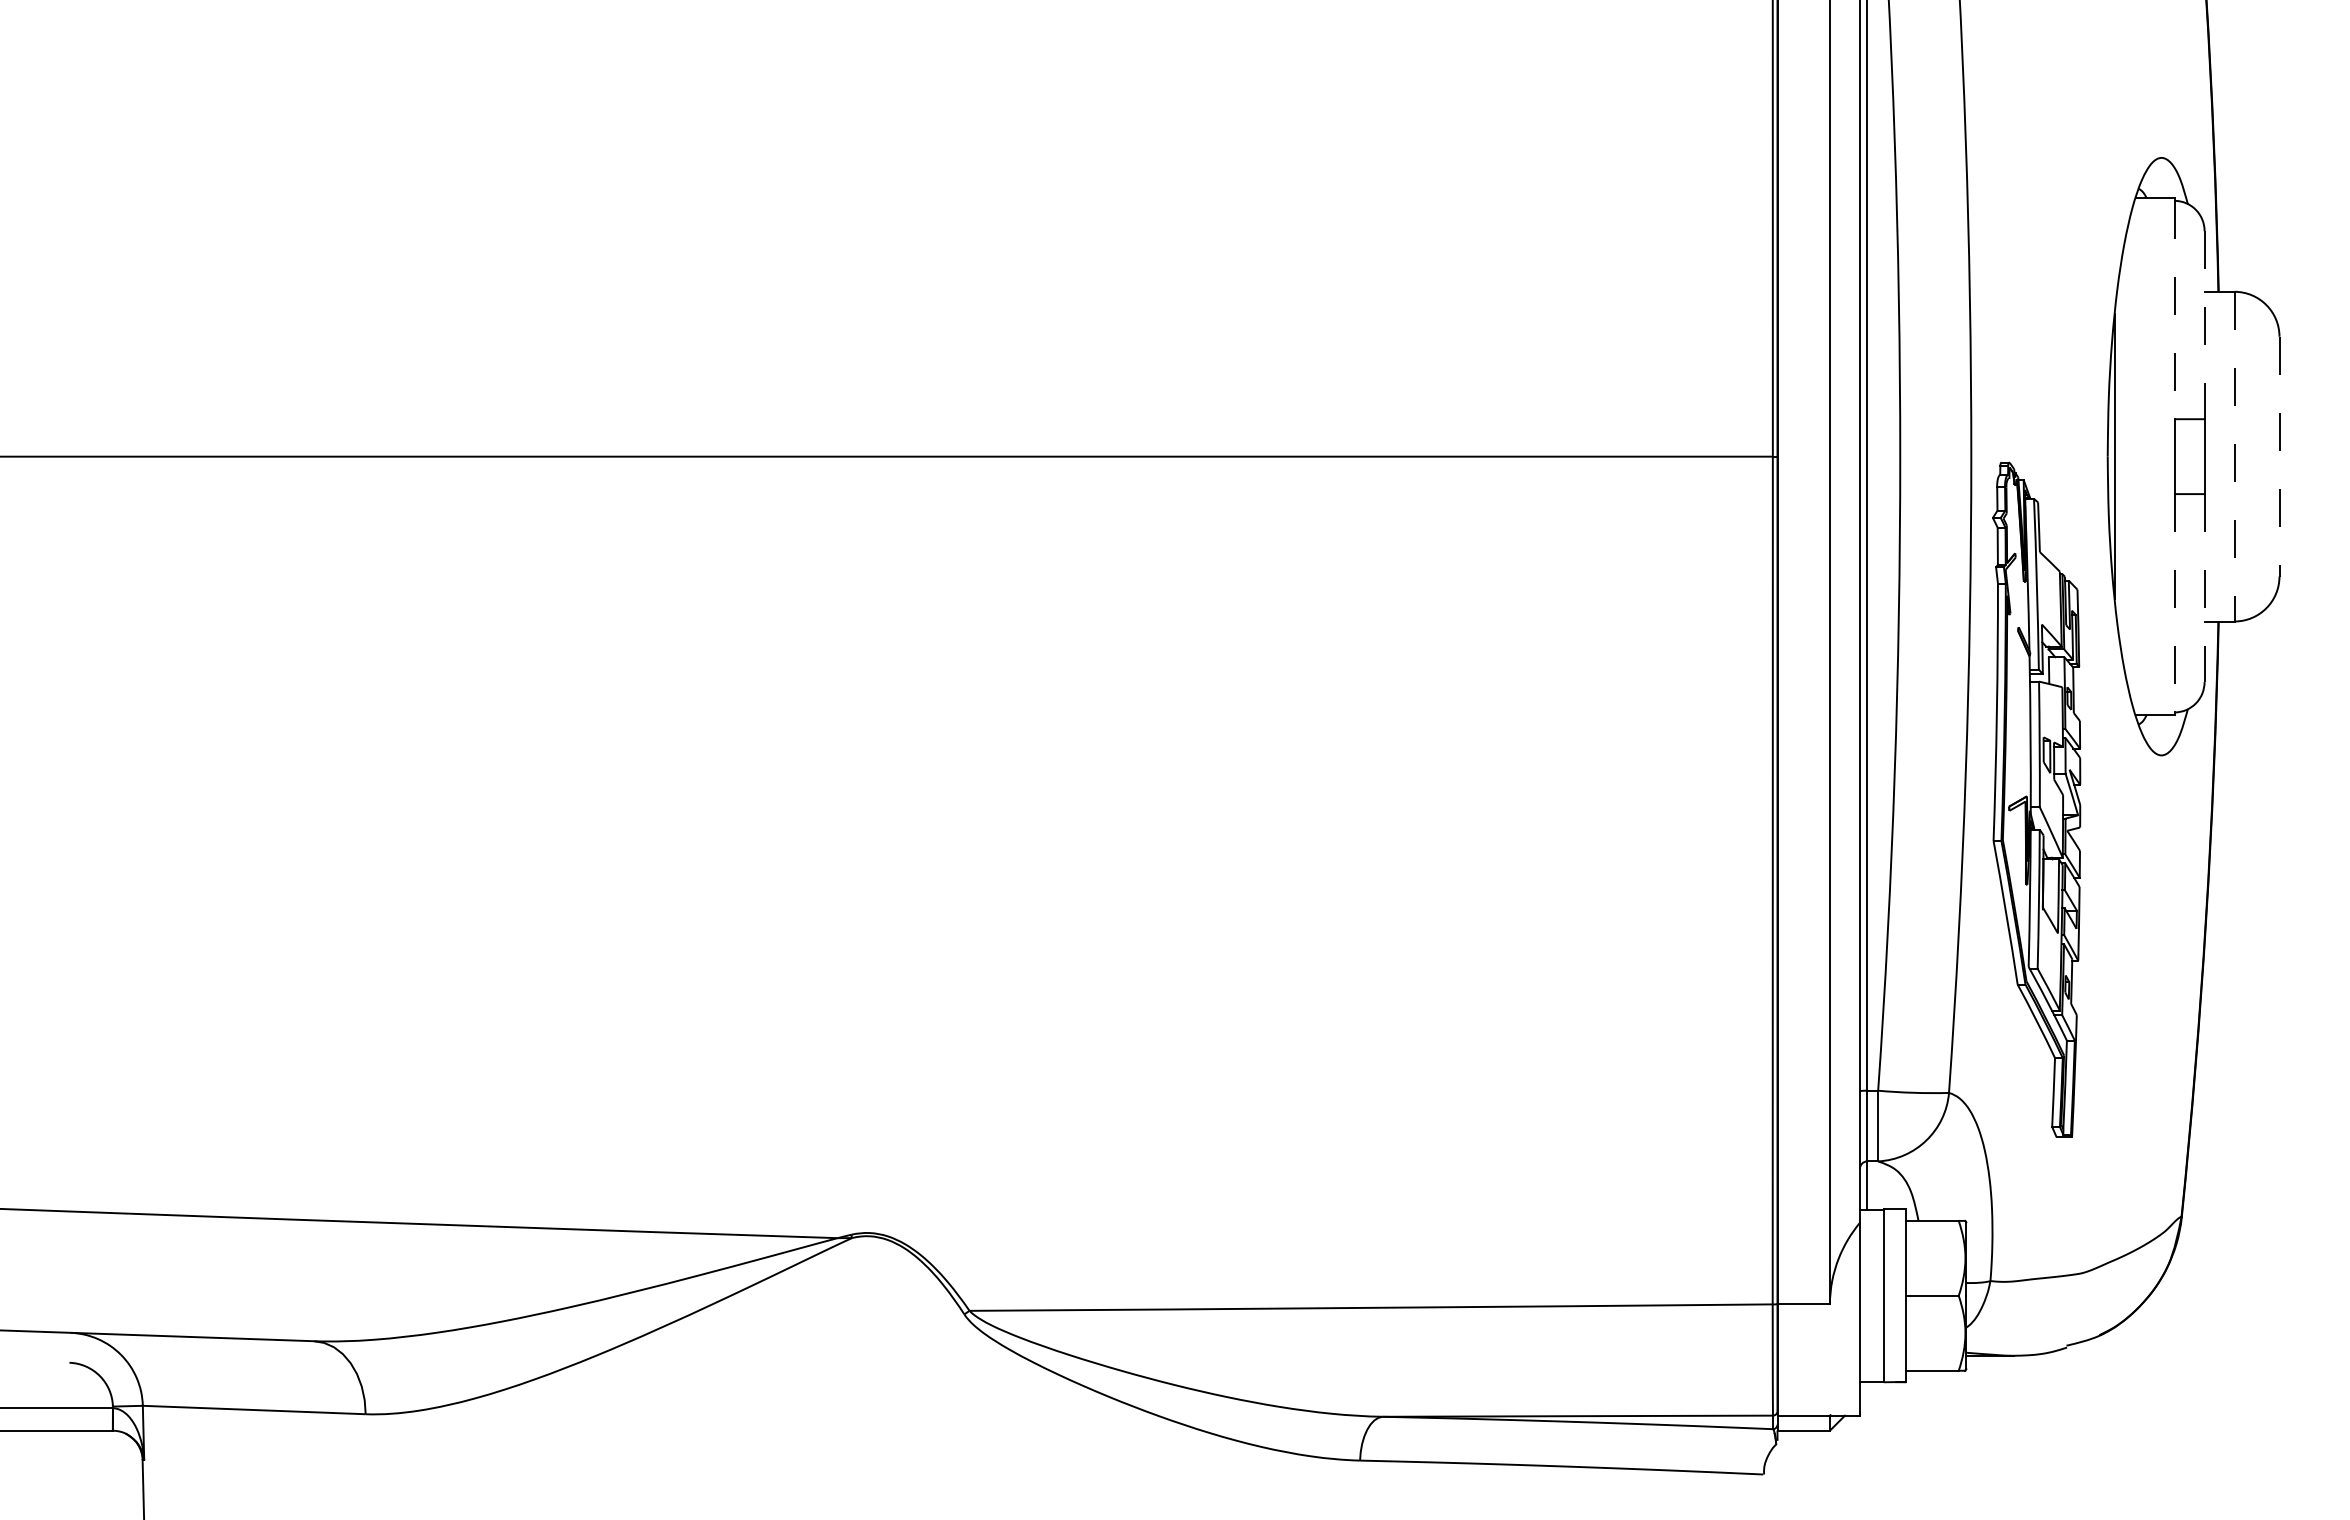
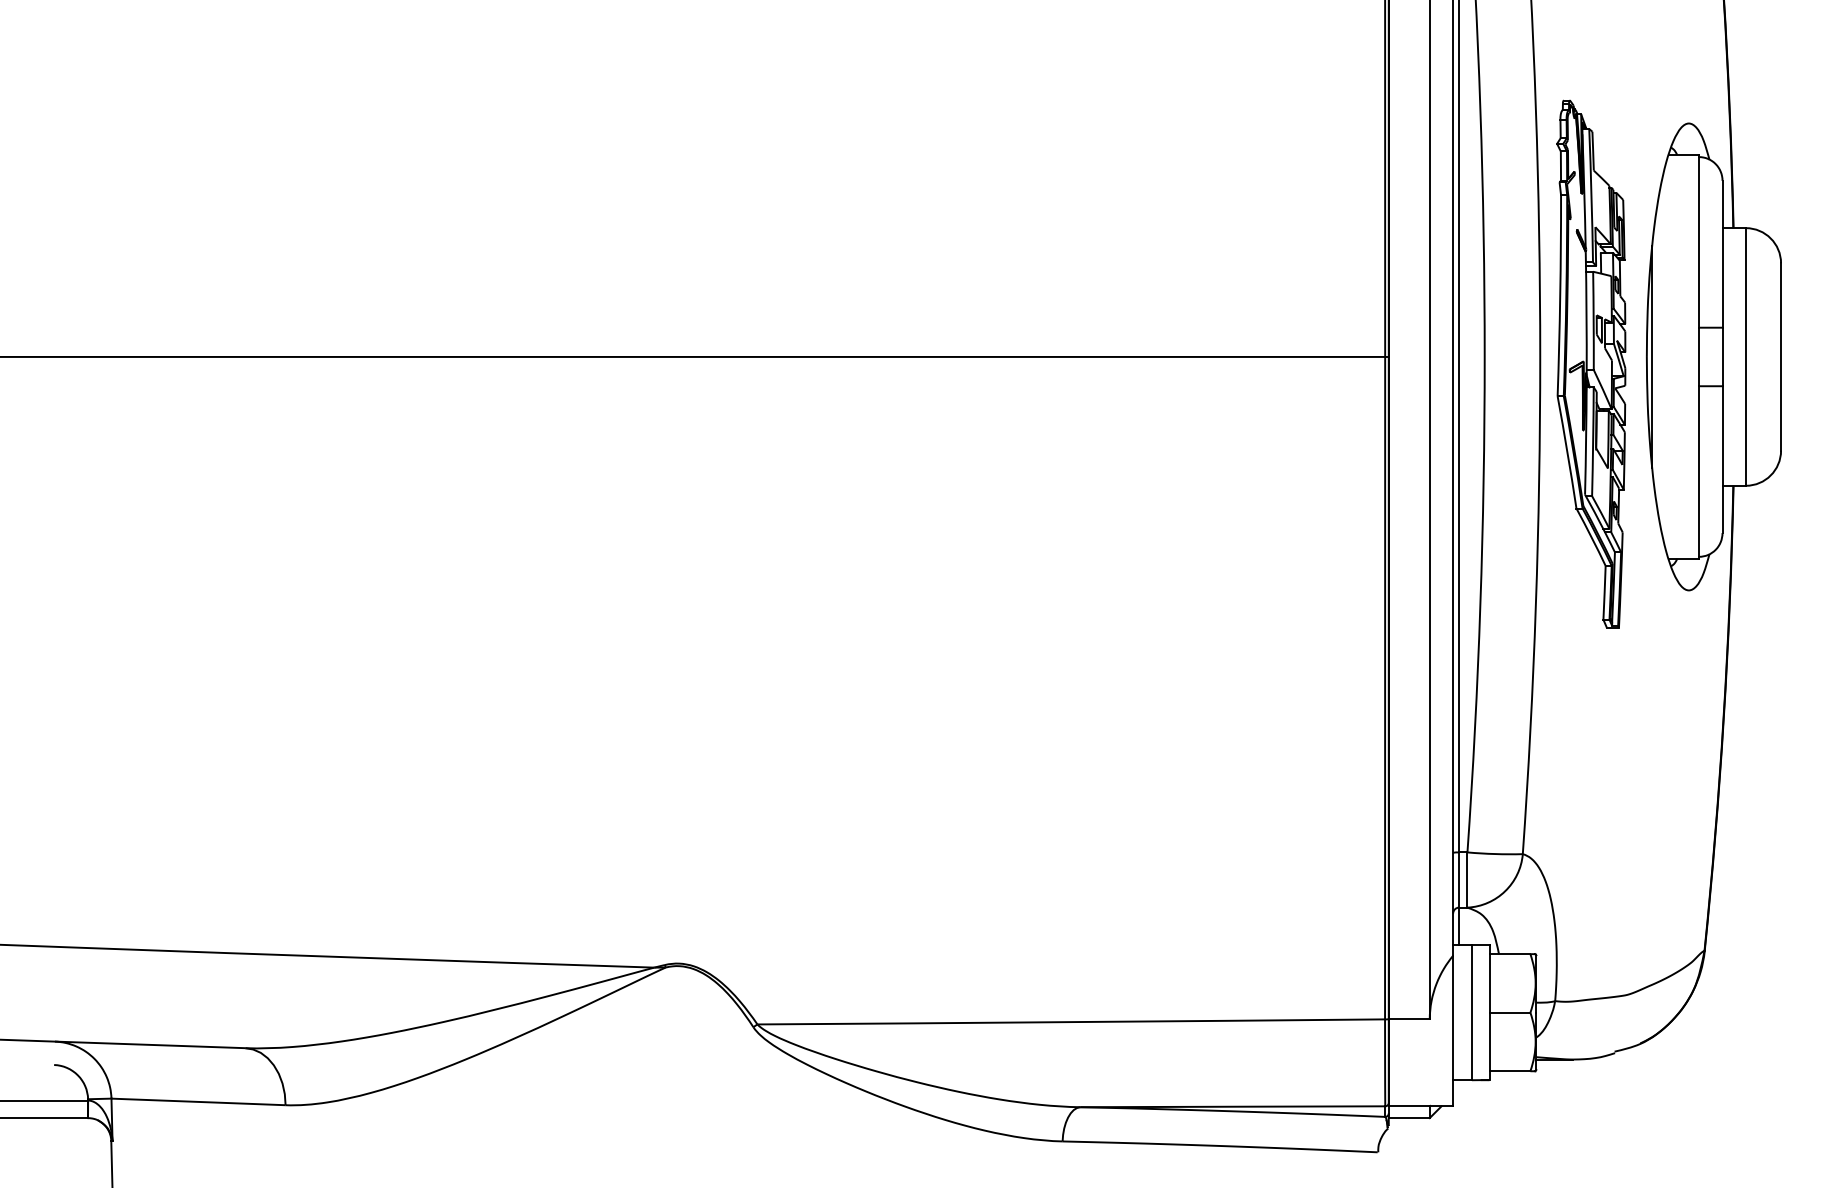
line: (2174, 310) -> (1699, 242), dashed -> solid
line: (2204, 325) -> (1722, 254), dashed -> solid
line: (2234, 456) -> (1745, 356), dashed -> solid
line: (2279, 456) -> (1781, 356), dashed -> solid
line: (2204, 588) -> (1722, 459), dashed -> solid
line: (2174, 603) -> (1699, 471), dashed -> solid
part: (2036, 799) -> (1591, 363), moved

